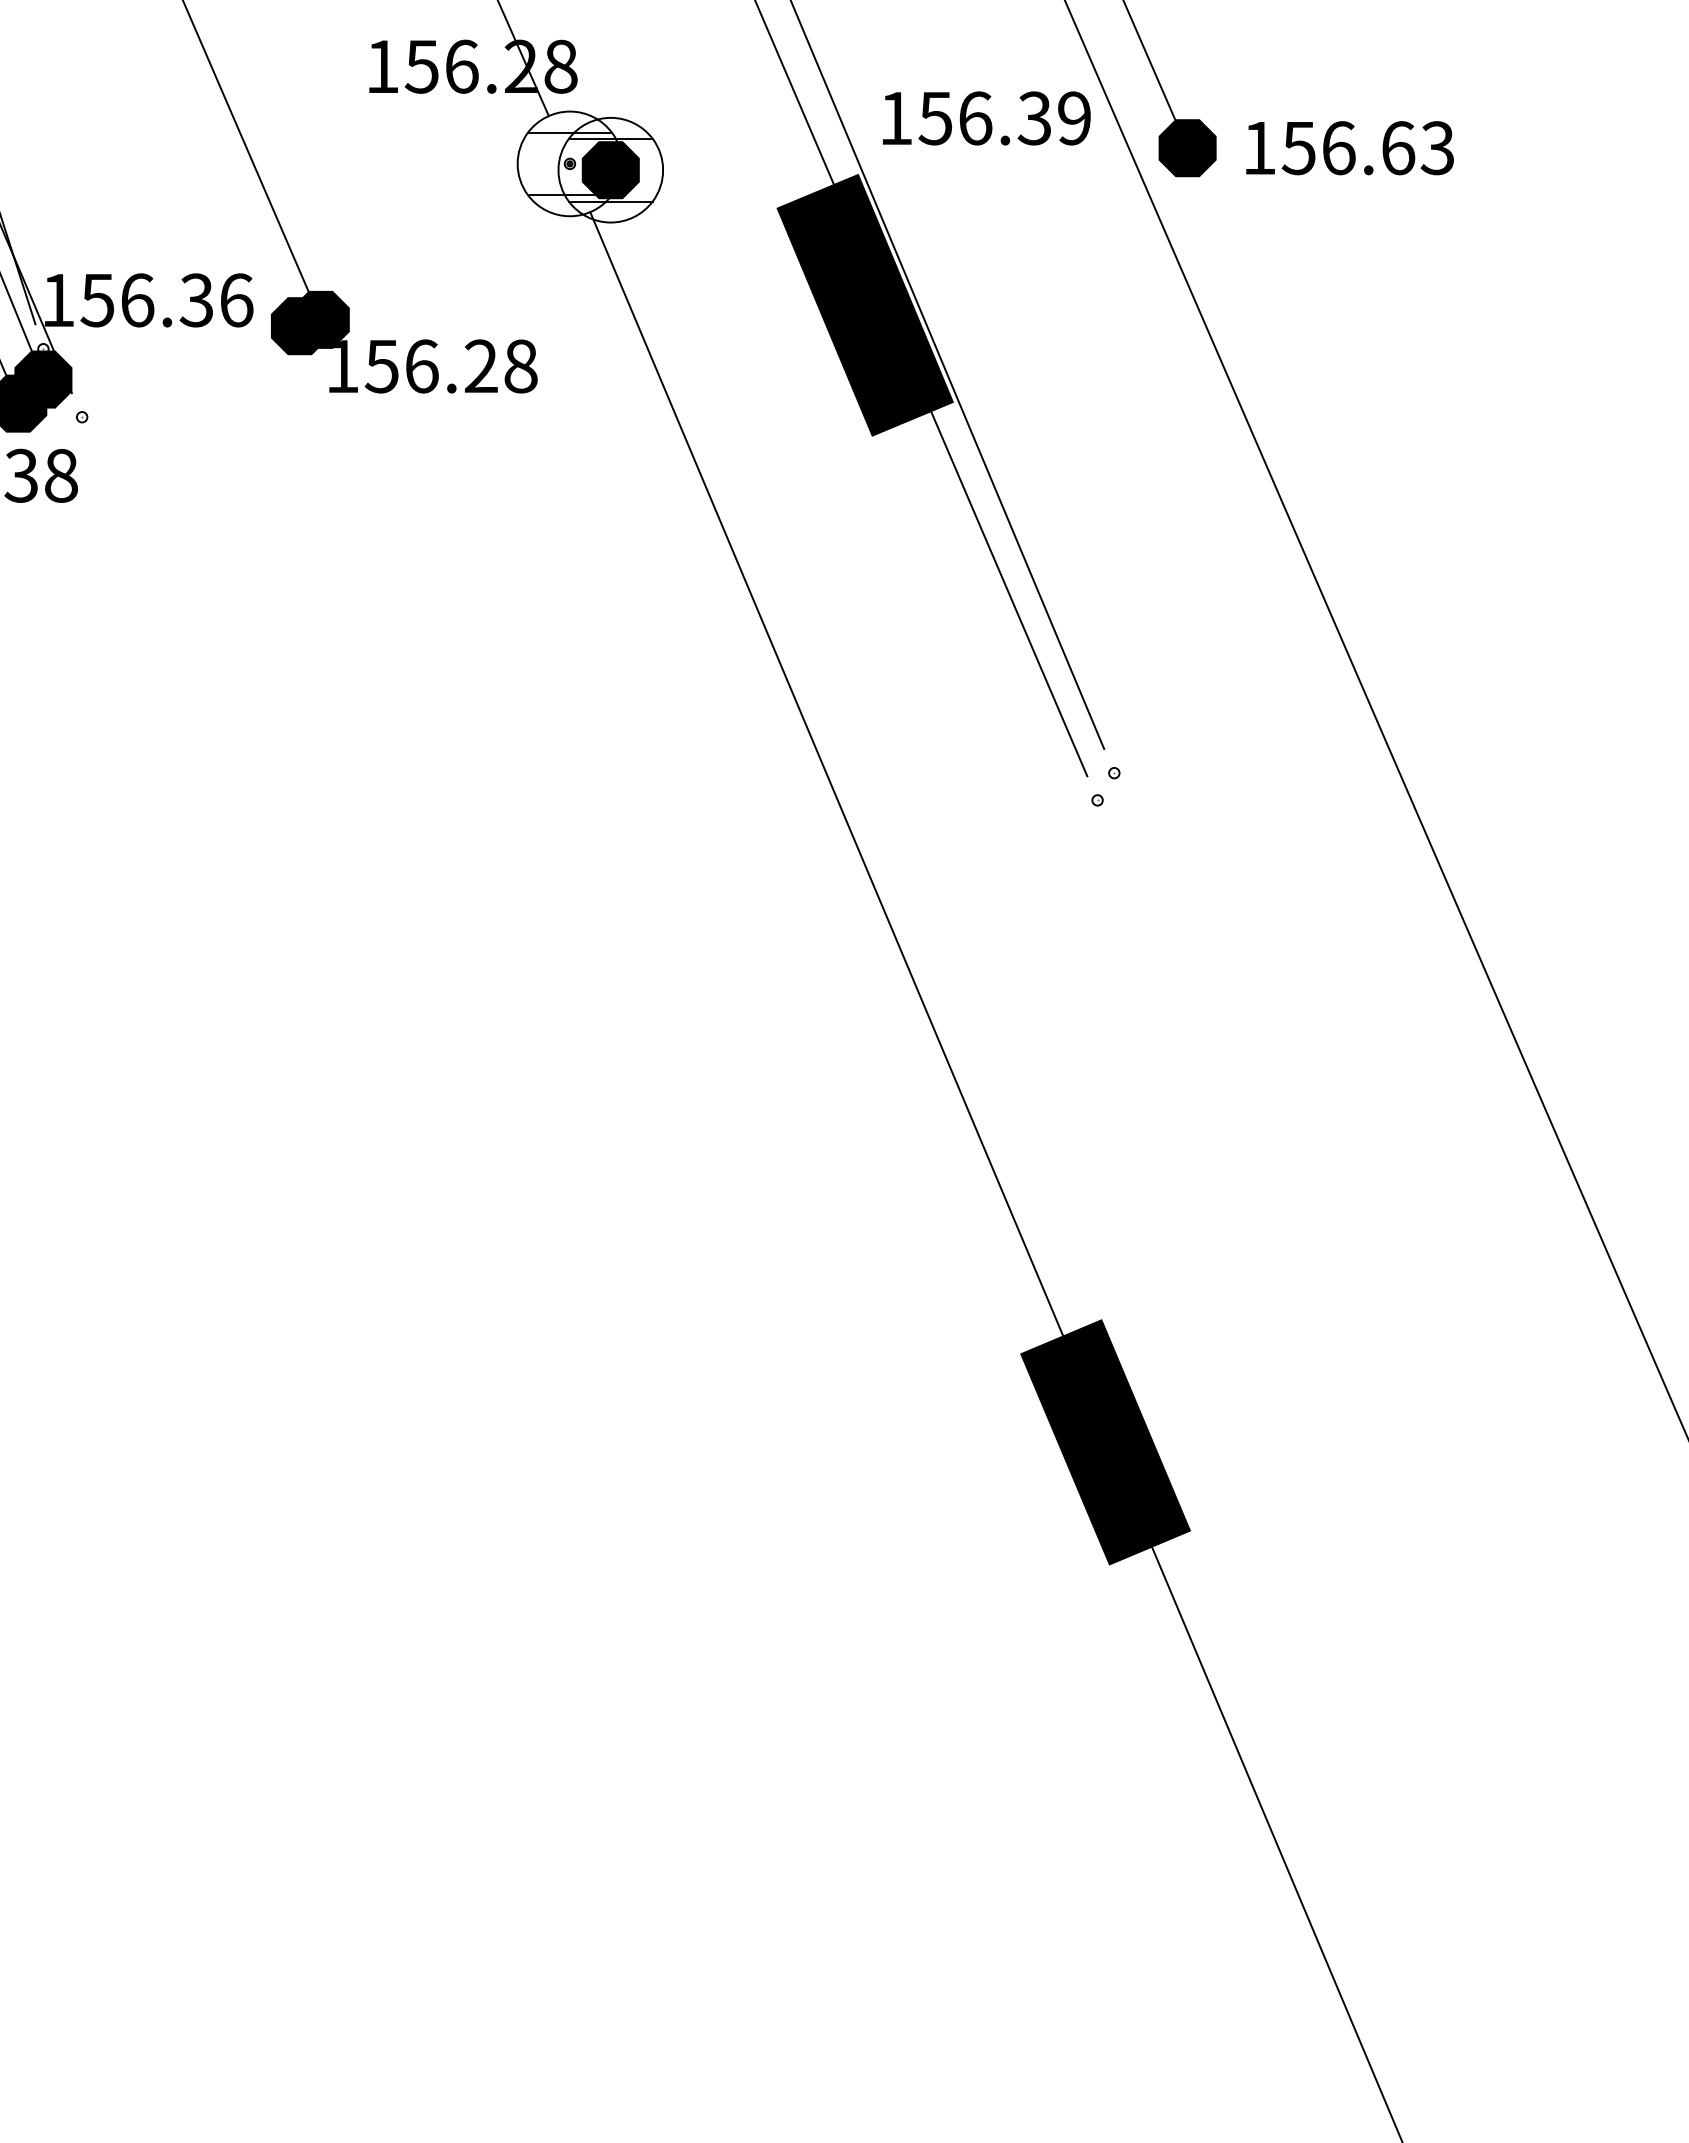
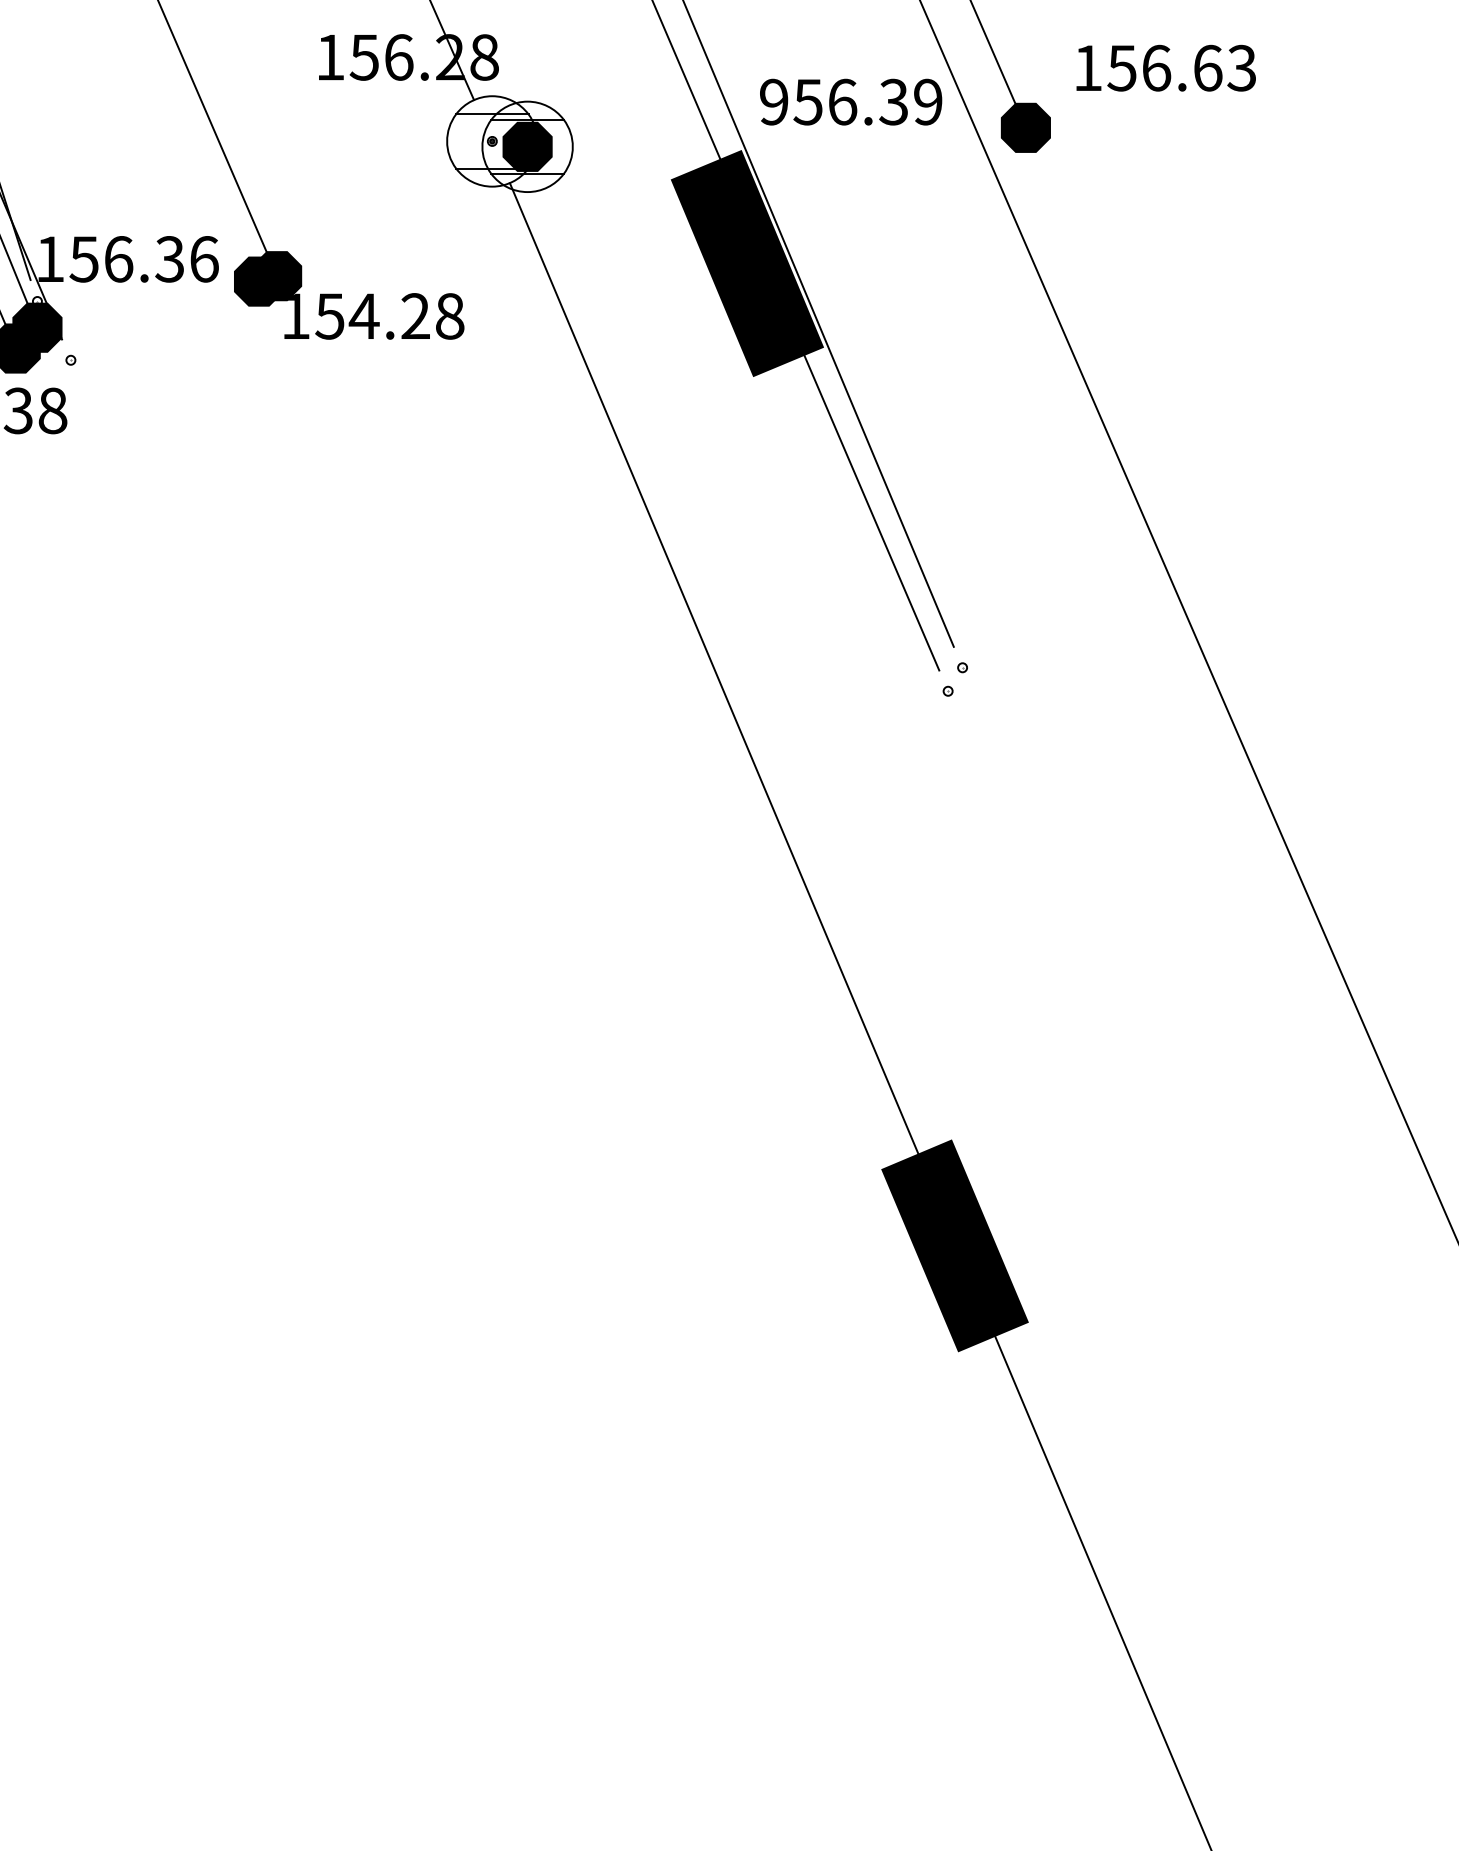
text: (895, 118) -> (773, 102), 156.39 -> 956.39
text: (1349, 148) -> (1165, 68), moved
text: (421, 366) -> (364, 316), 156.28 -> 154.28

